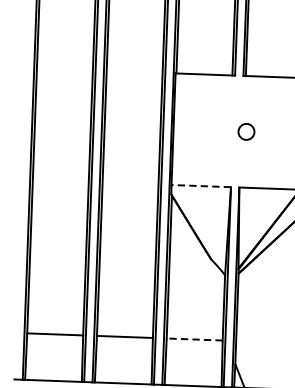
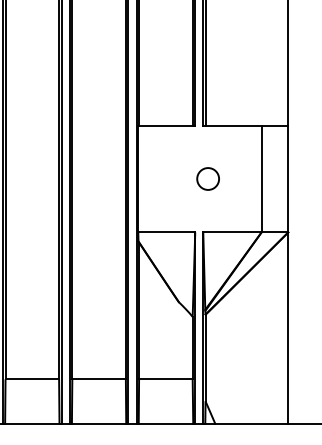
circle: (245, 131) -> (207, 178), size x1.43
line: (200, 186) -> (166, 232), dashed -> solid
line: (194, 339) -> (165, 379), dashed -> solid

